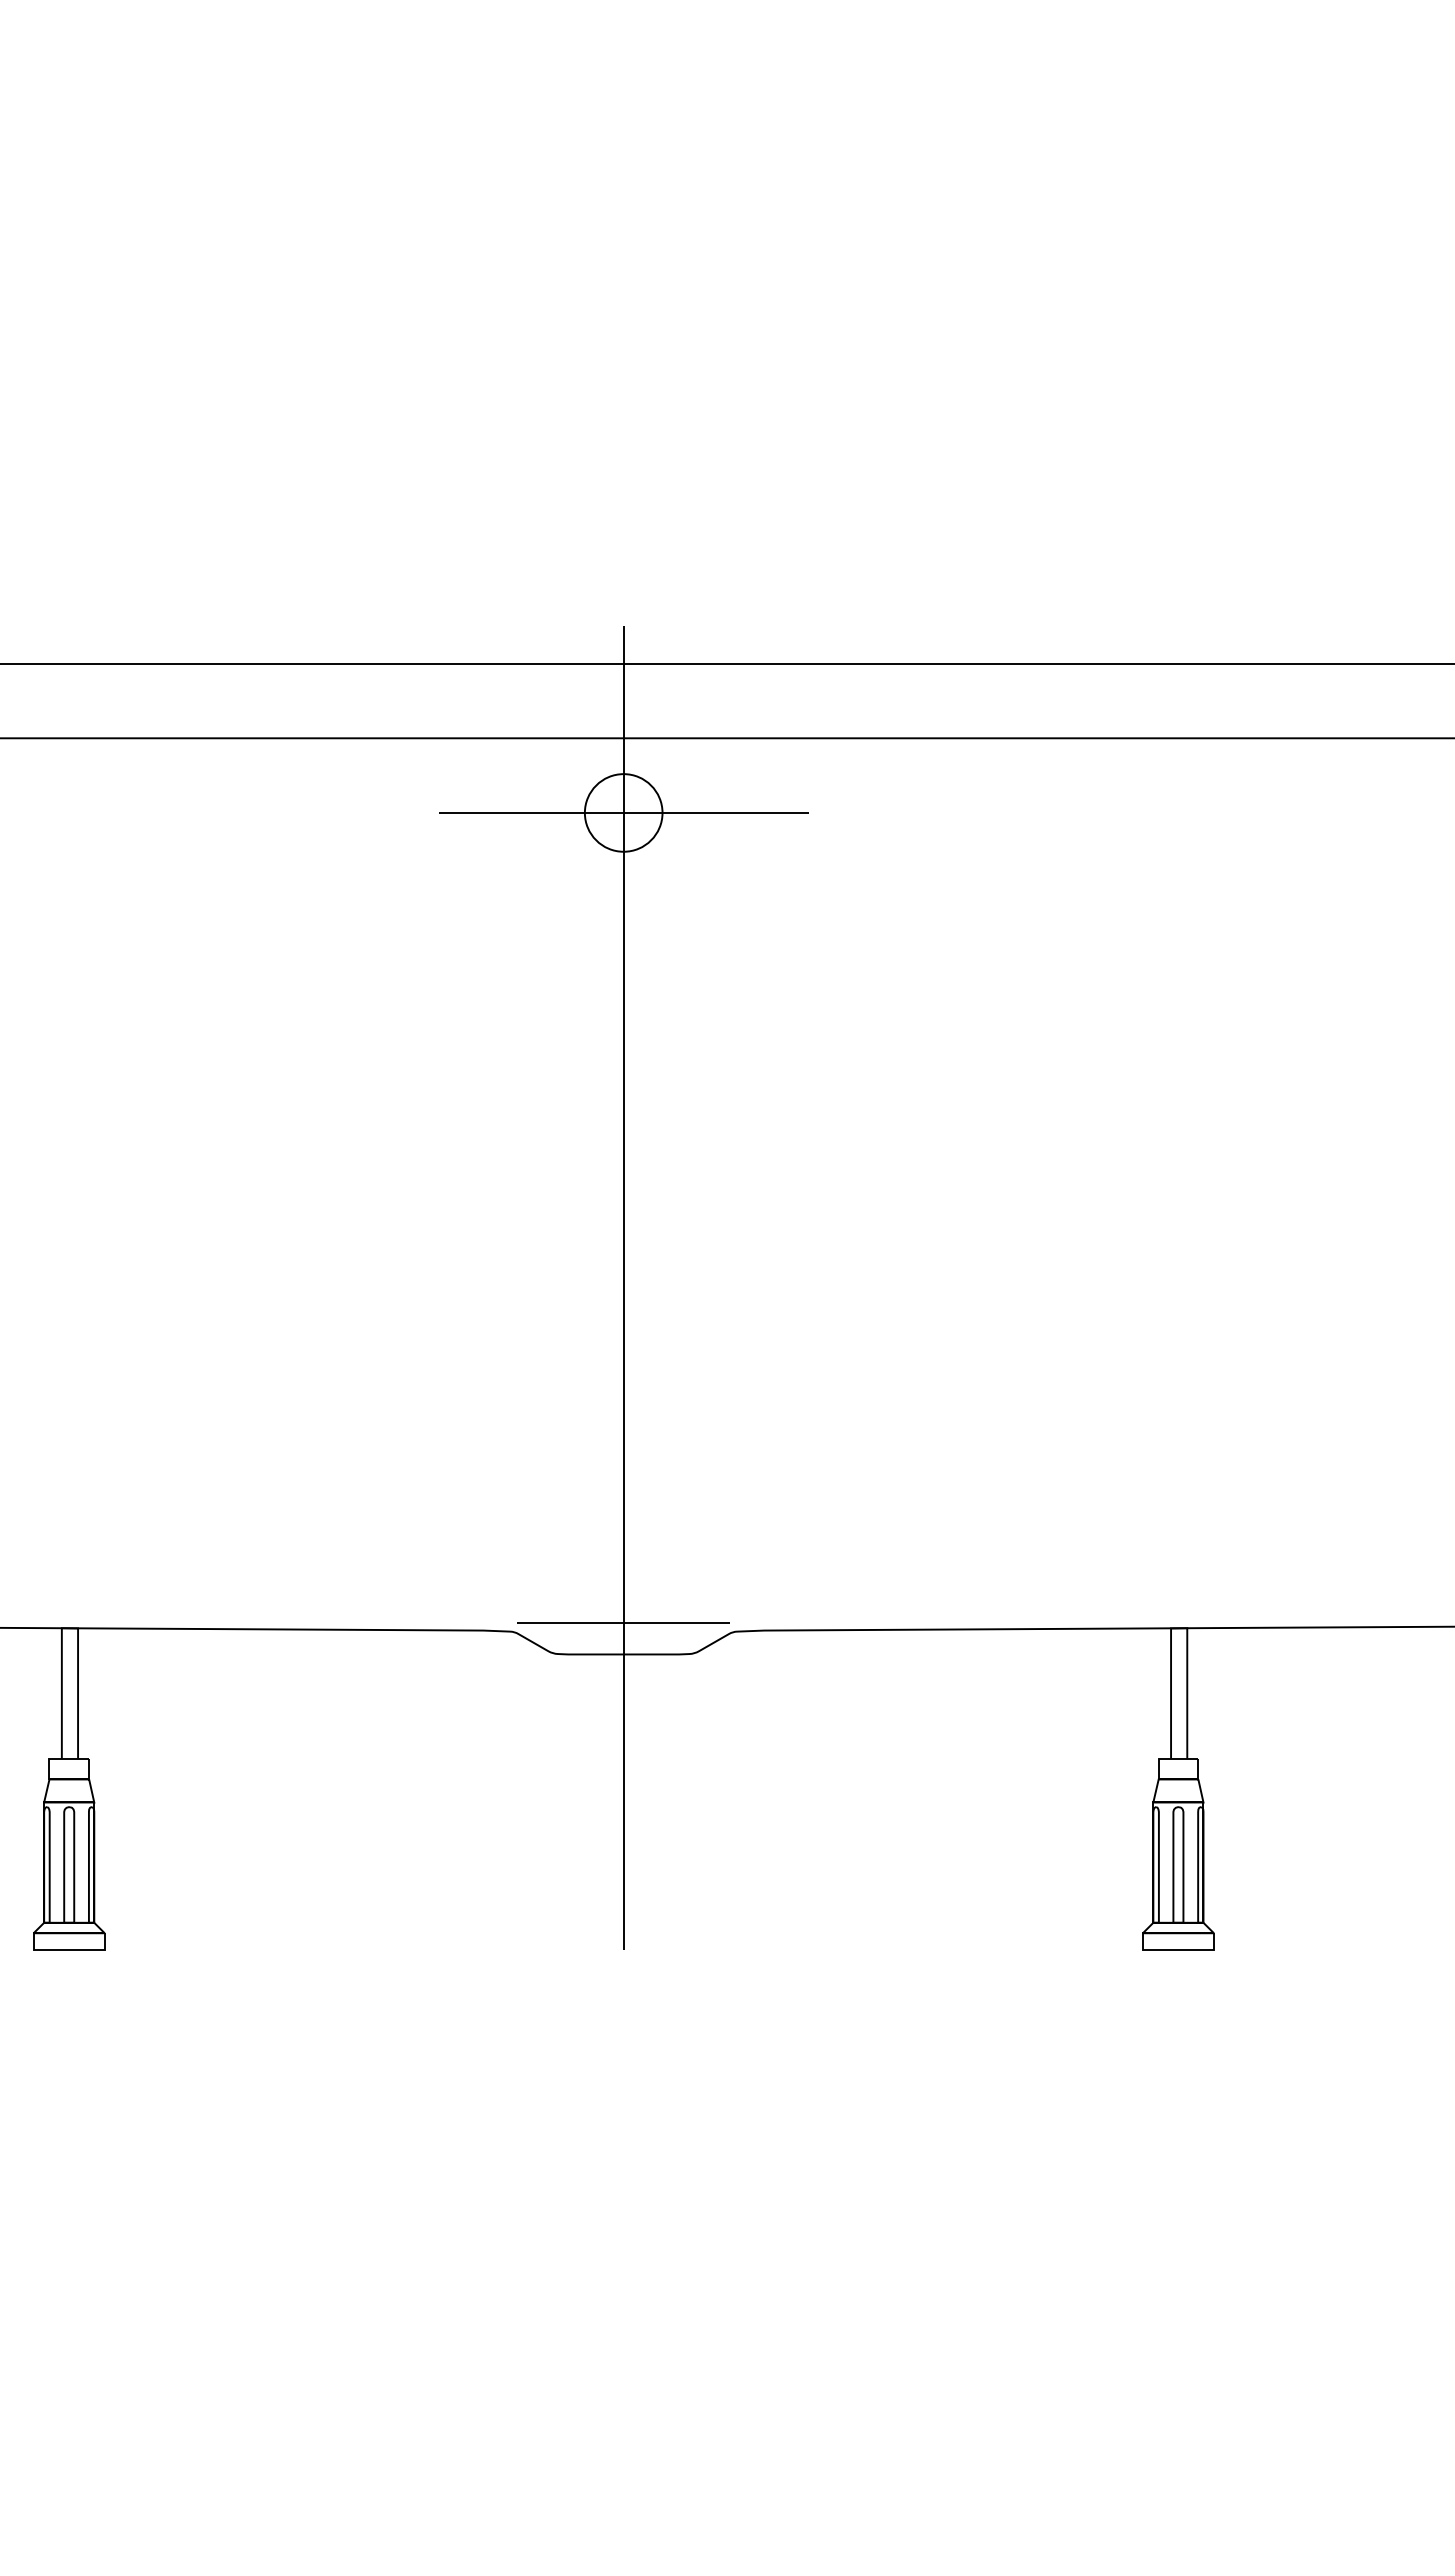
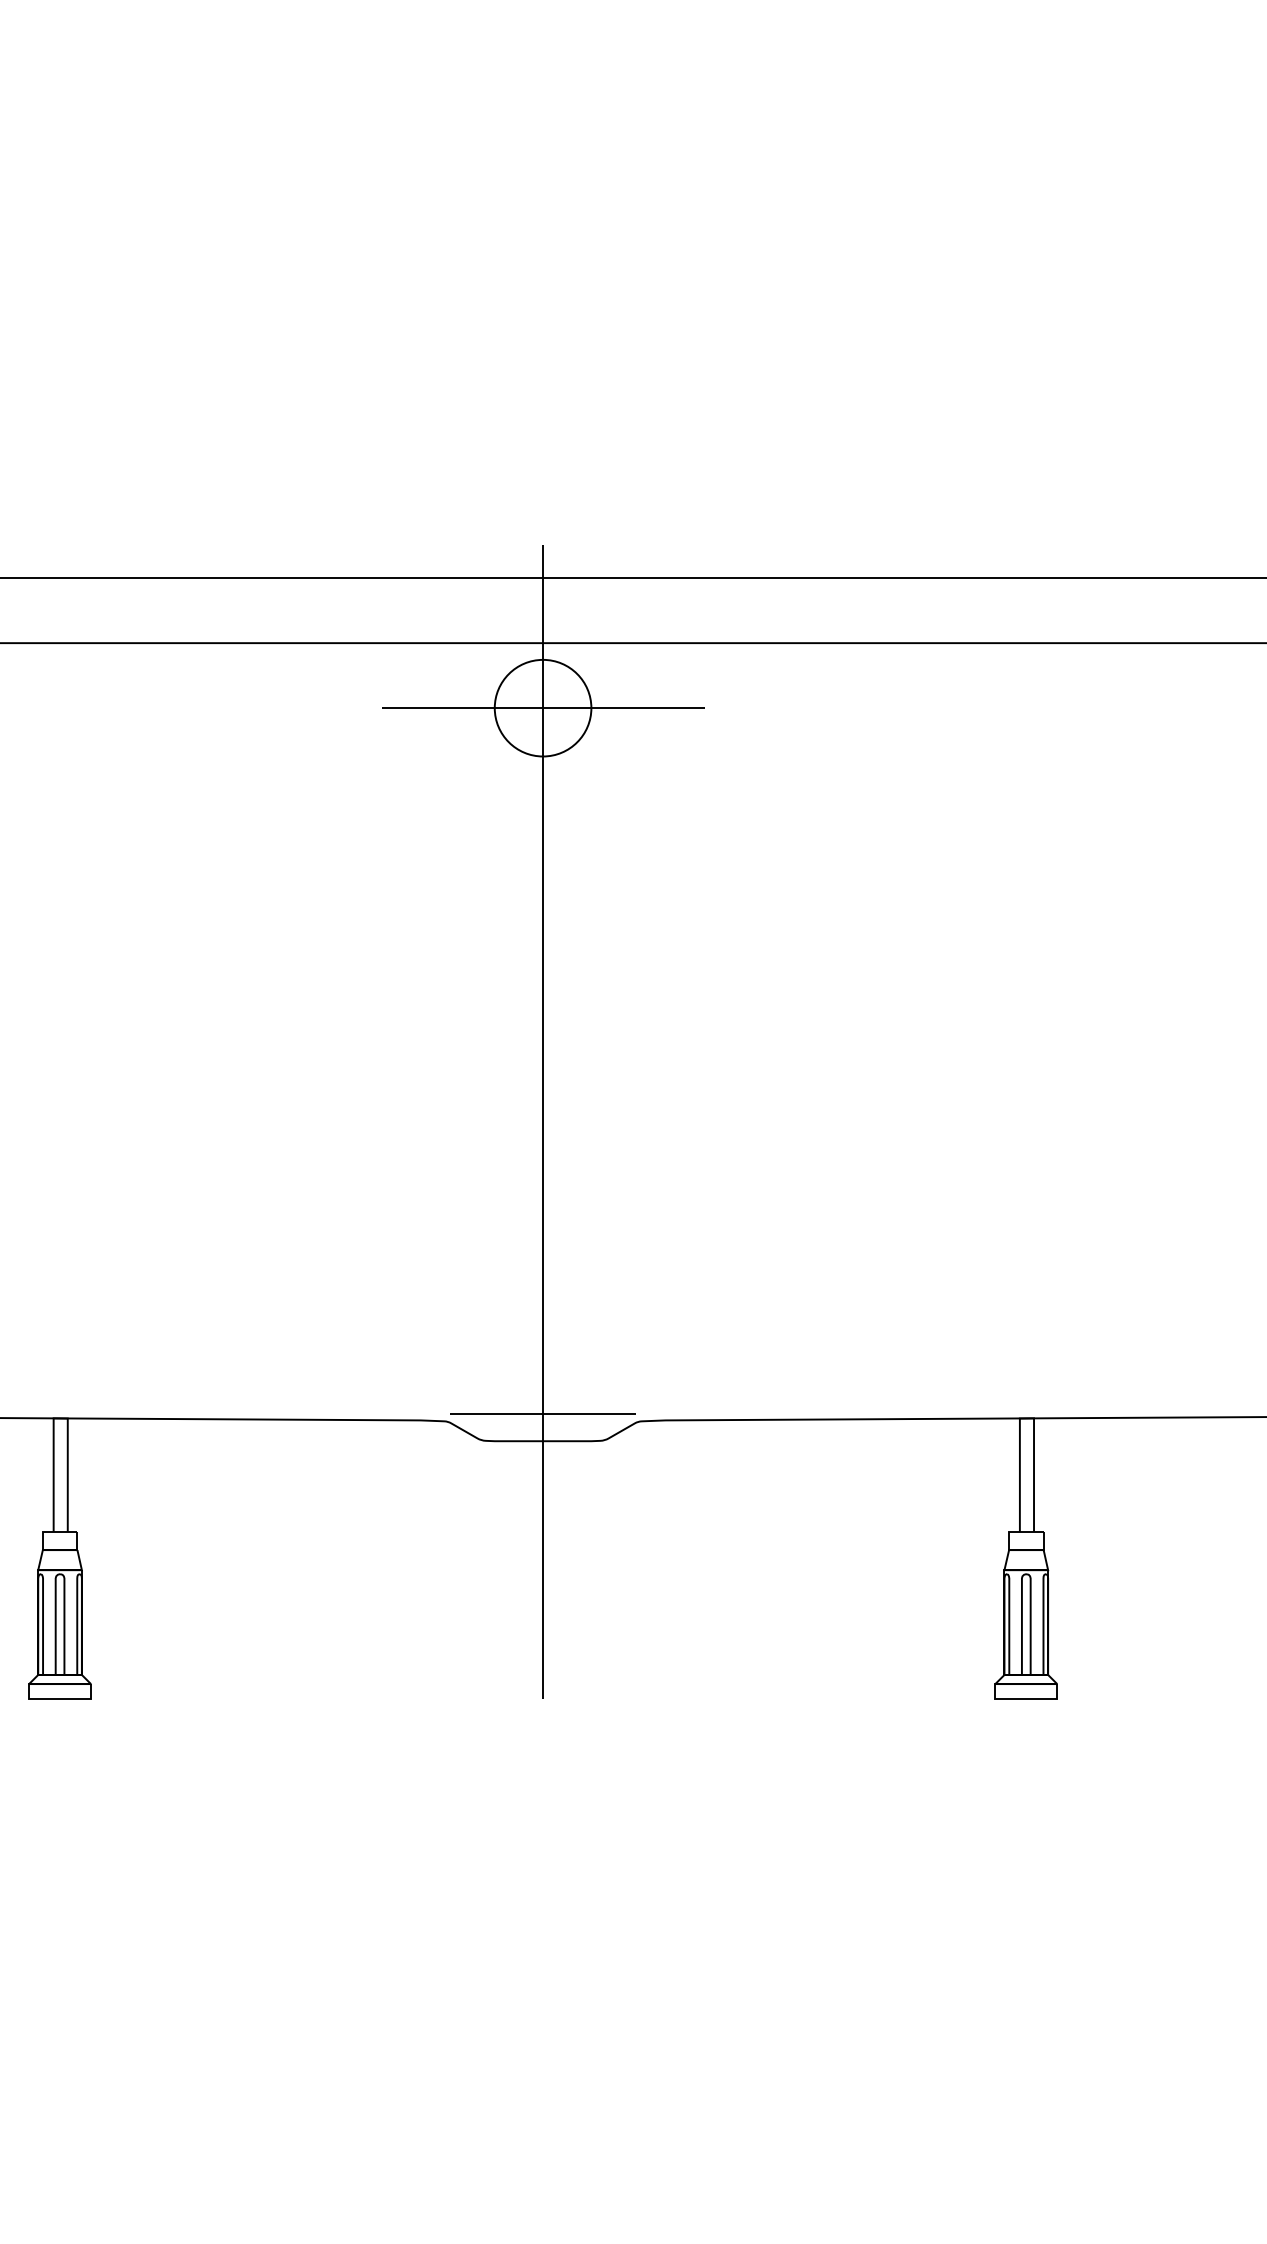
circle: (623, 812) -> (542, 707), size x1.43

